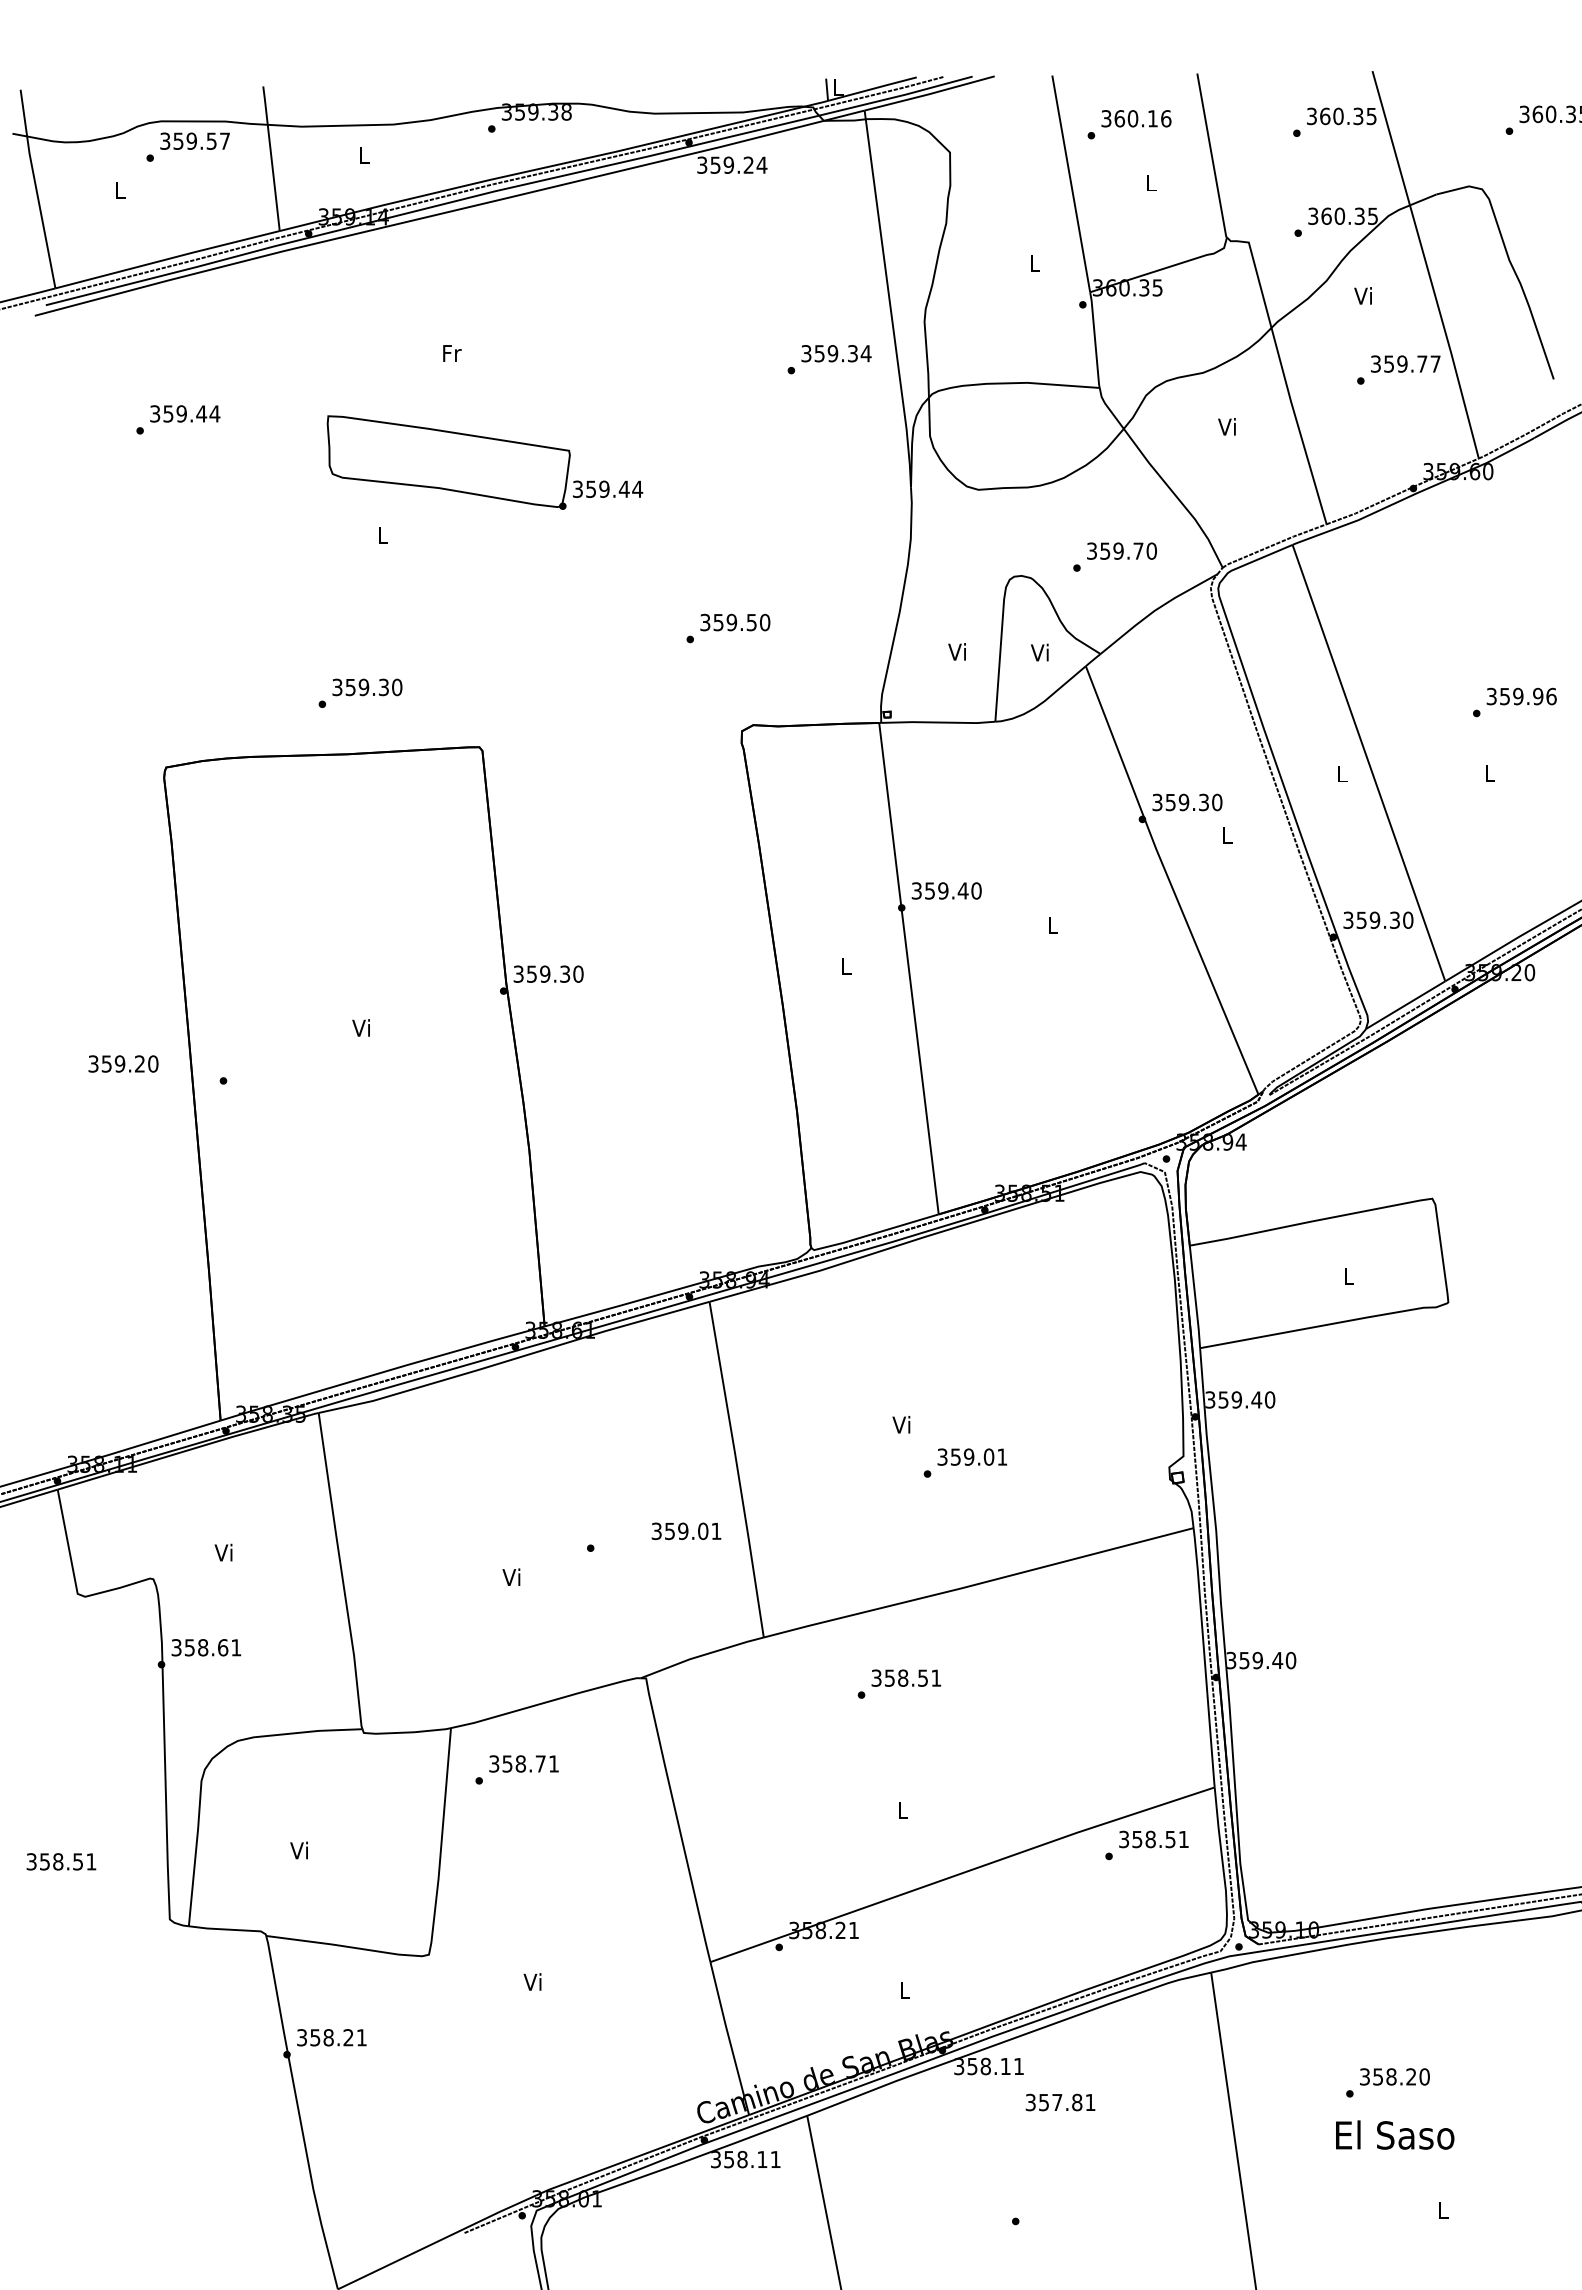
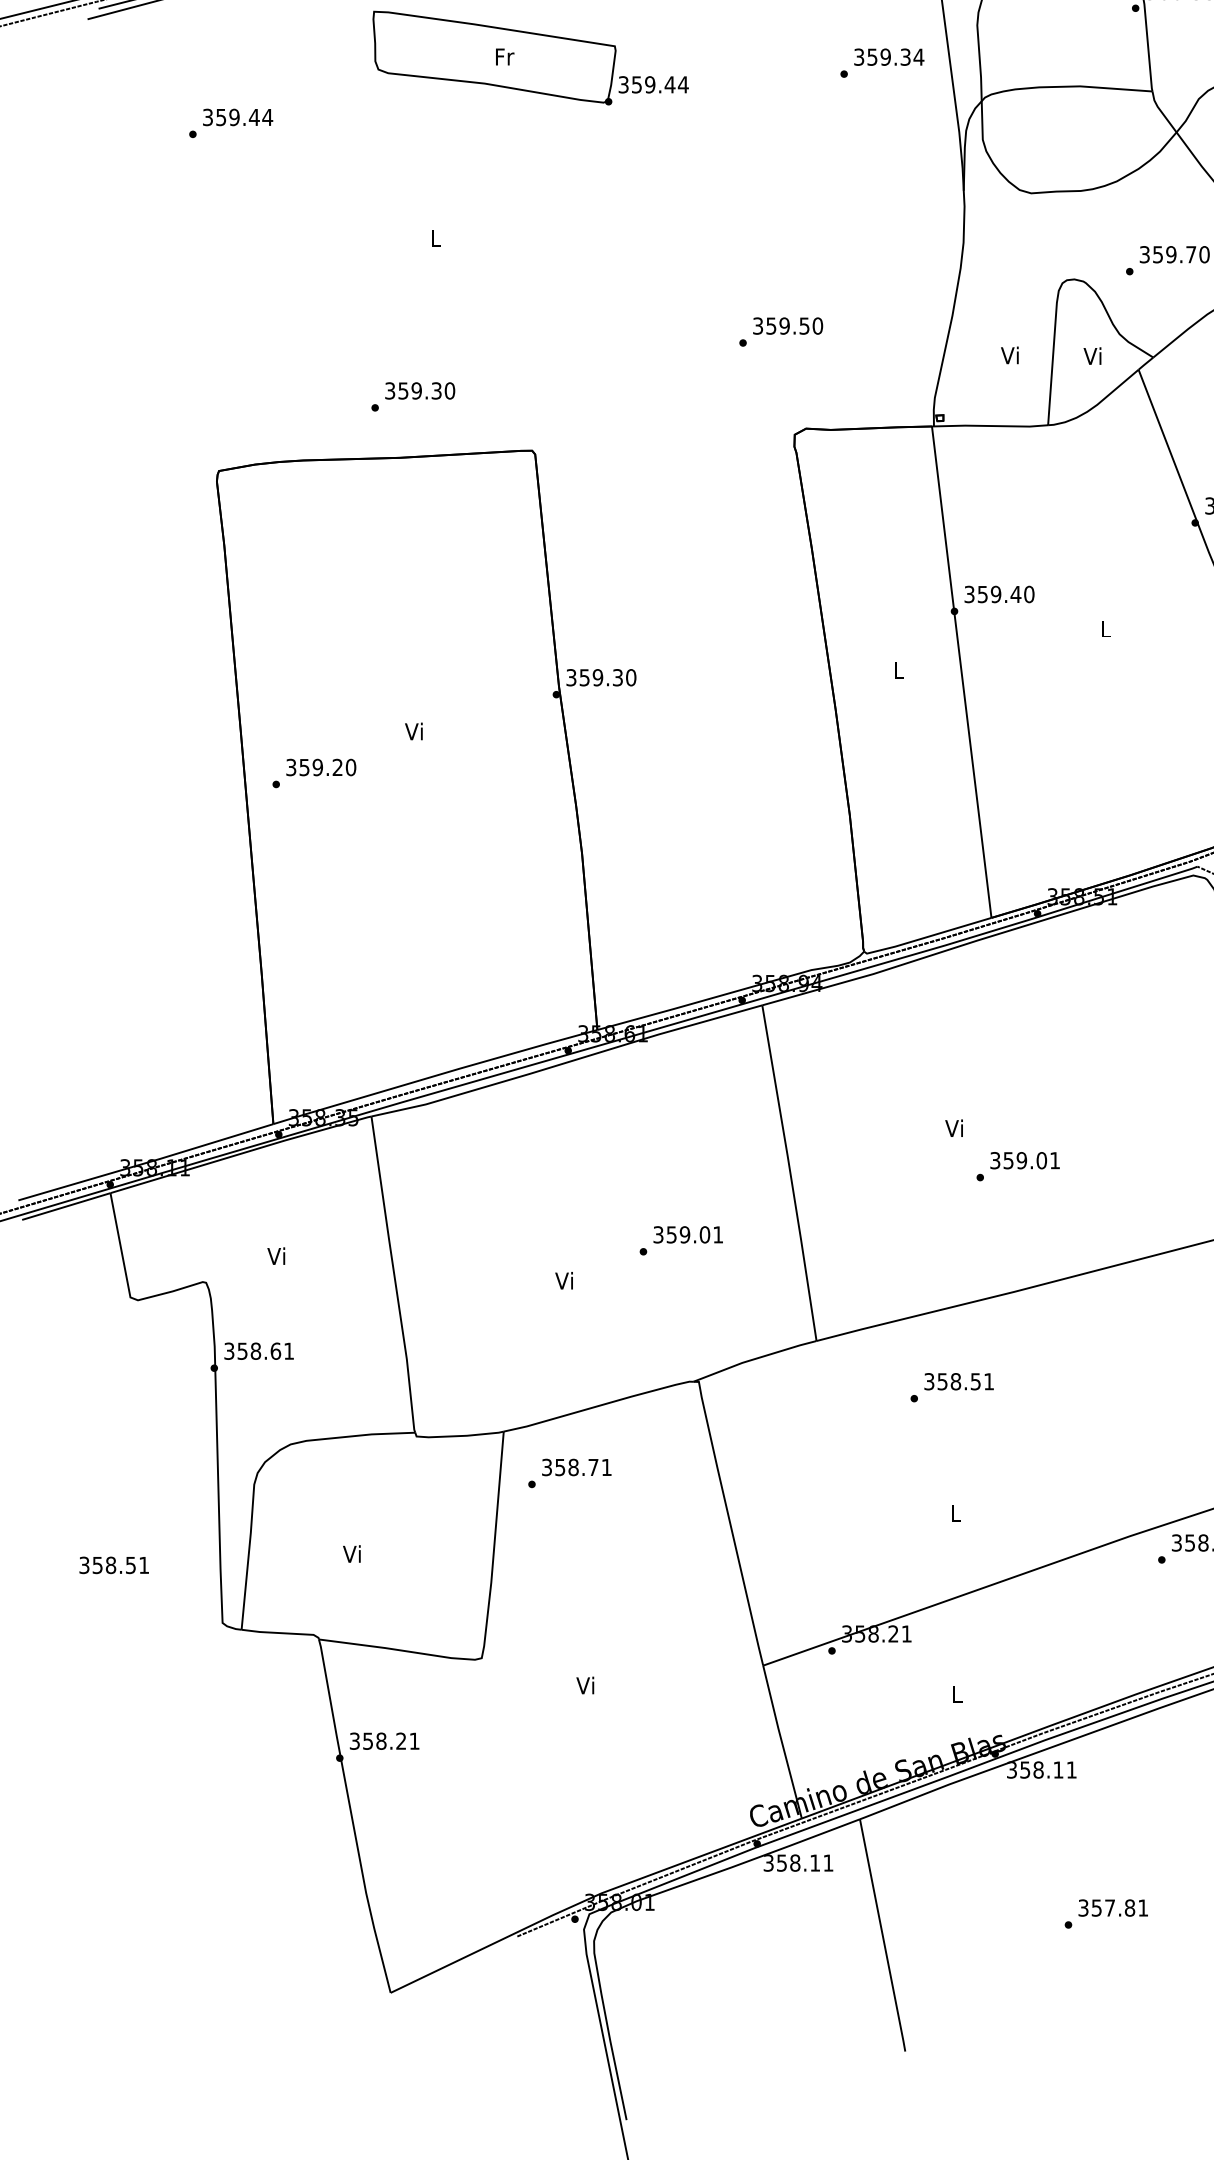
part: (484, 462) -> (530, 58), moved
text: (123, 1063) -> (321, 767), moved
text: (686, 1530) -> (688, 1234), moved
text: (1060, 2102) -> (1113, 1908), moved

